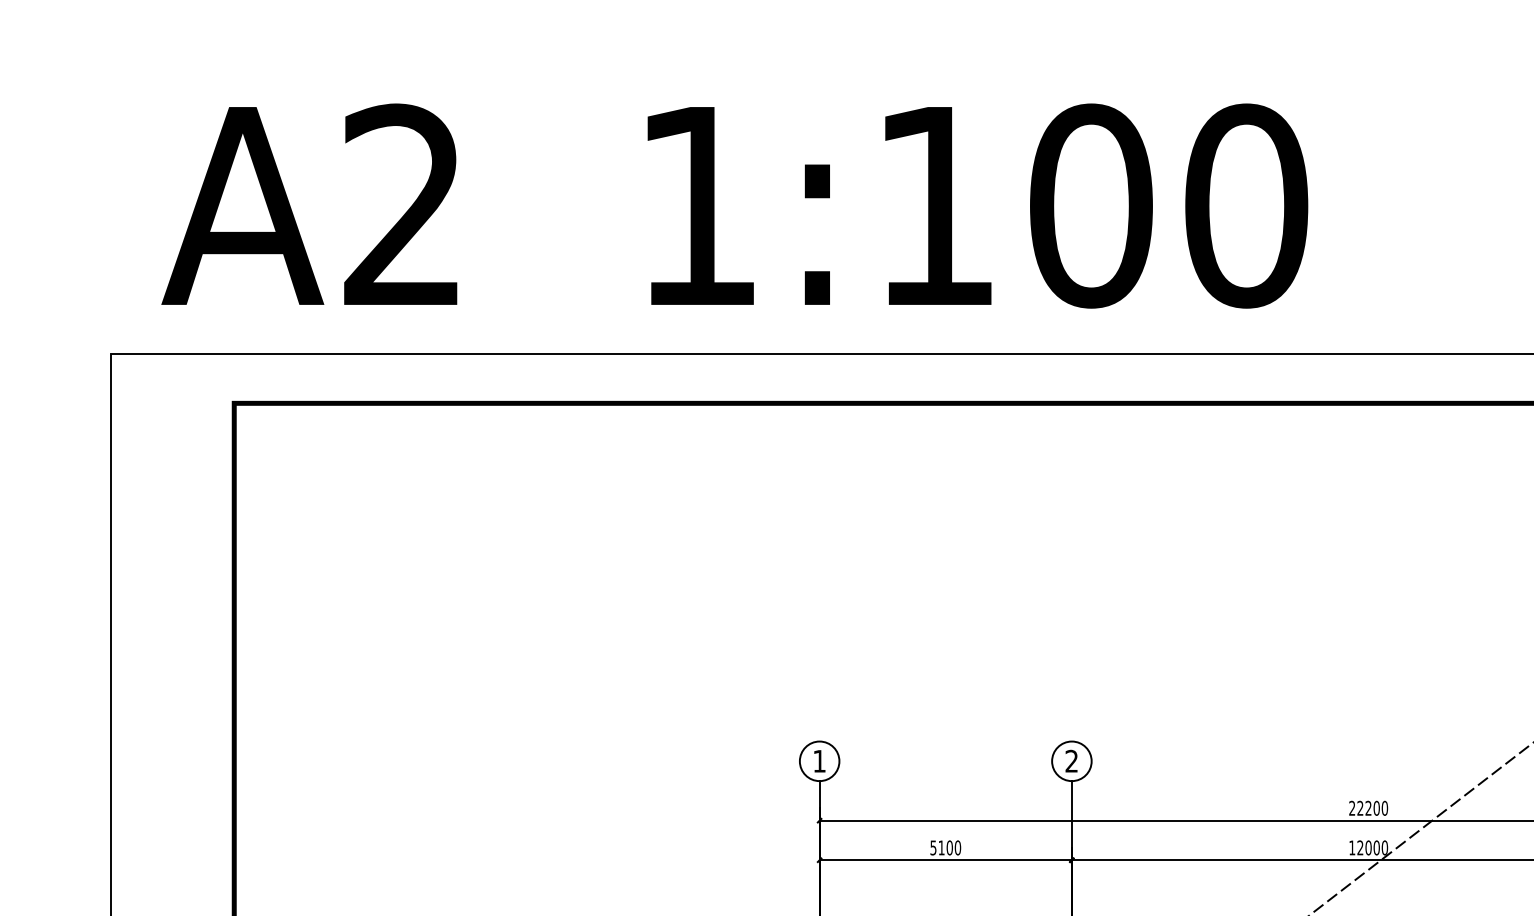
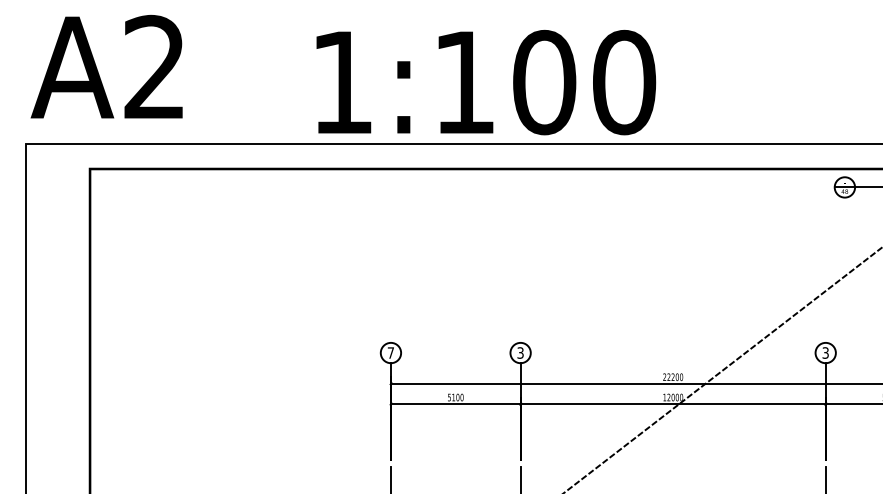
text: (309, 203) -> (106, 66), moved
text: (978, 205) -> (486, 82), moved
text: (818, 760) -> (390, 352), 1 -> 7
text: (1071, 762) -> (520, 353), 2 -> 3

